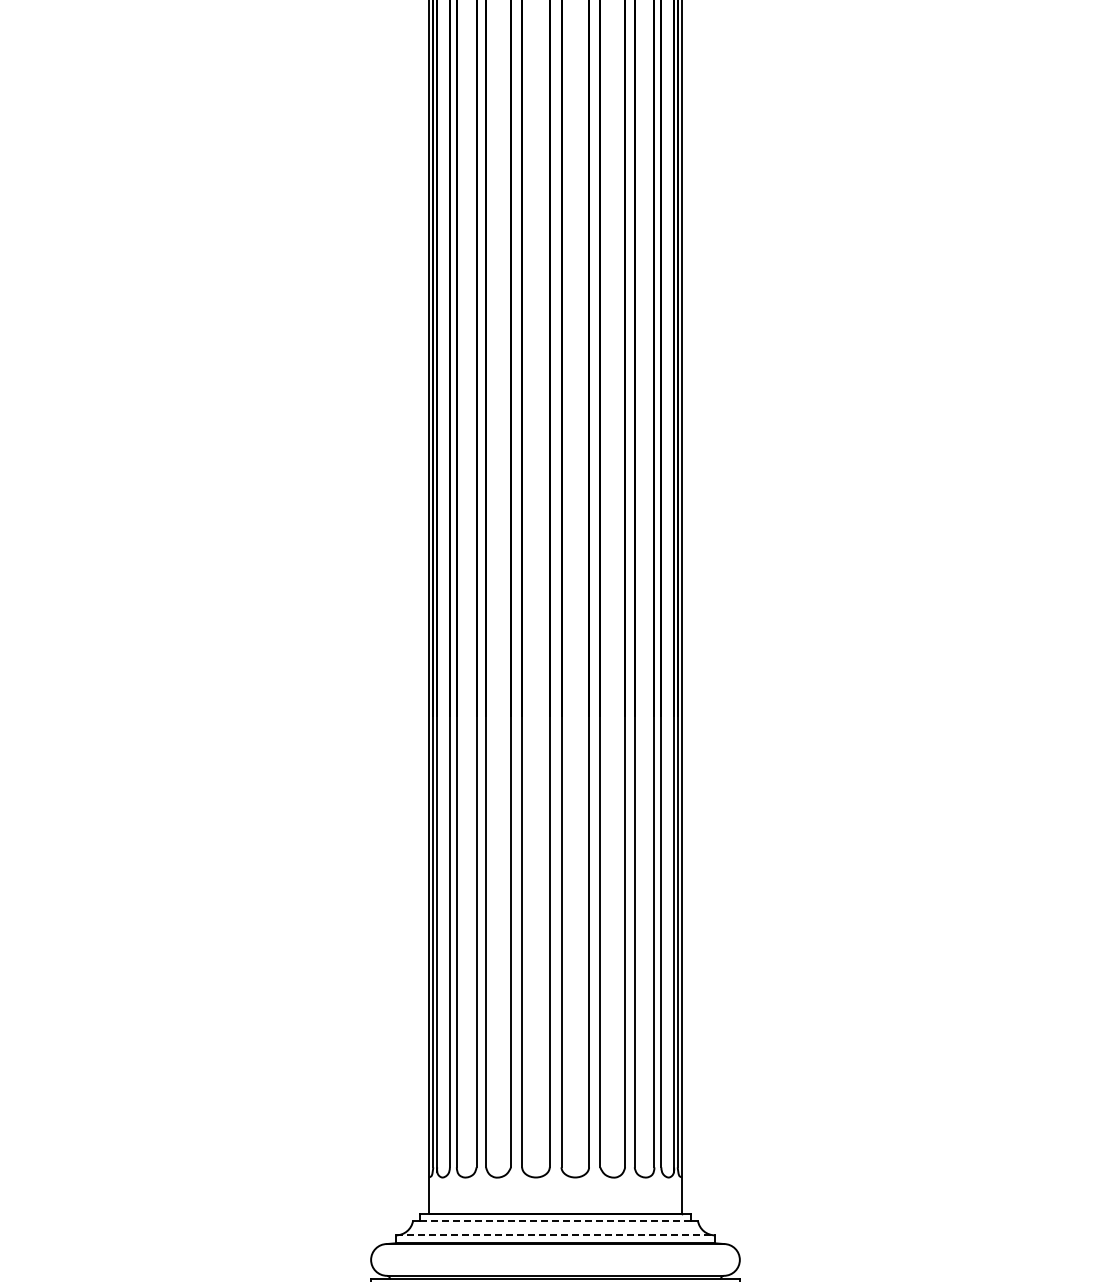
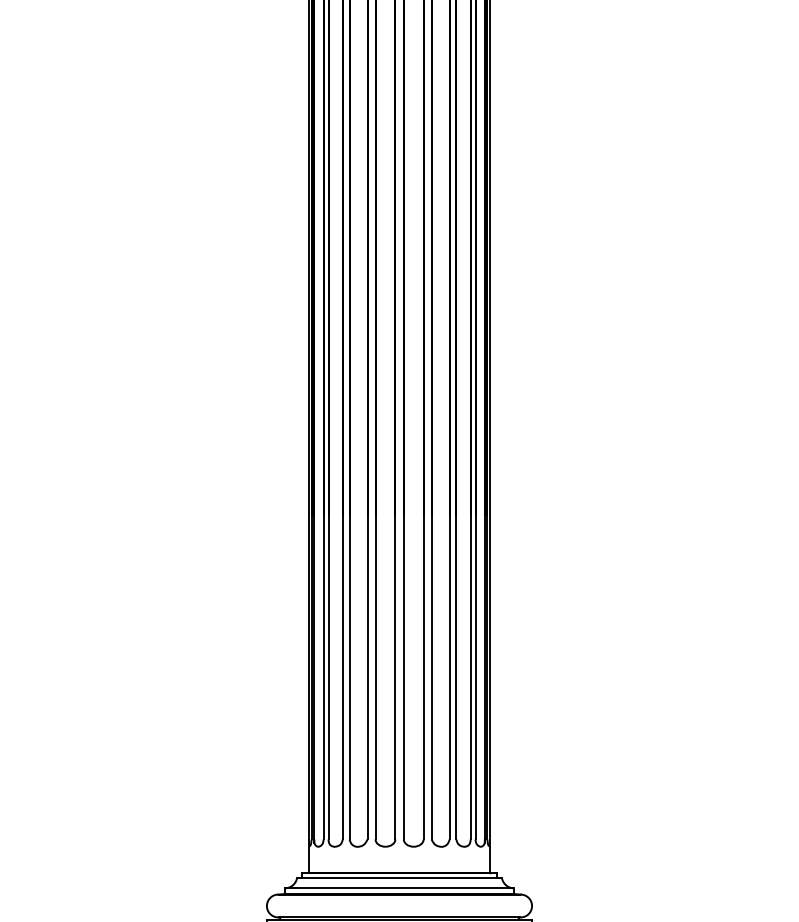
line: (555, 1220) -> (399, 877), dashed -> solid
line: (555, 1235) -> (399, 888), dashed -> solid

